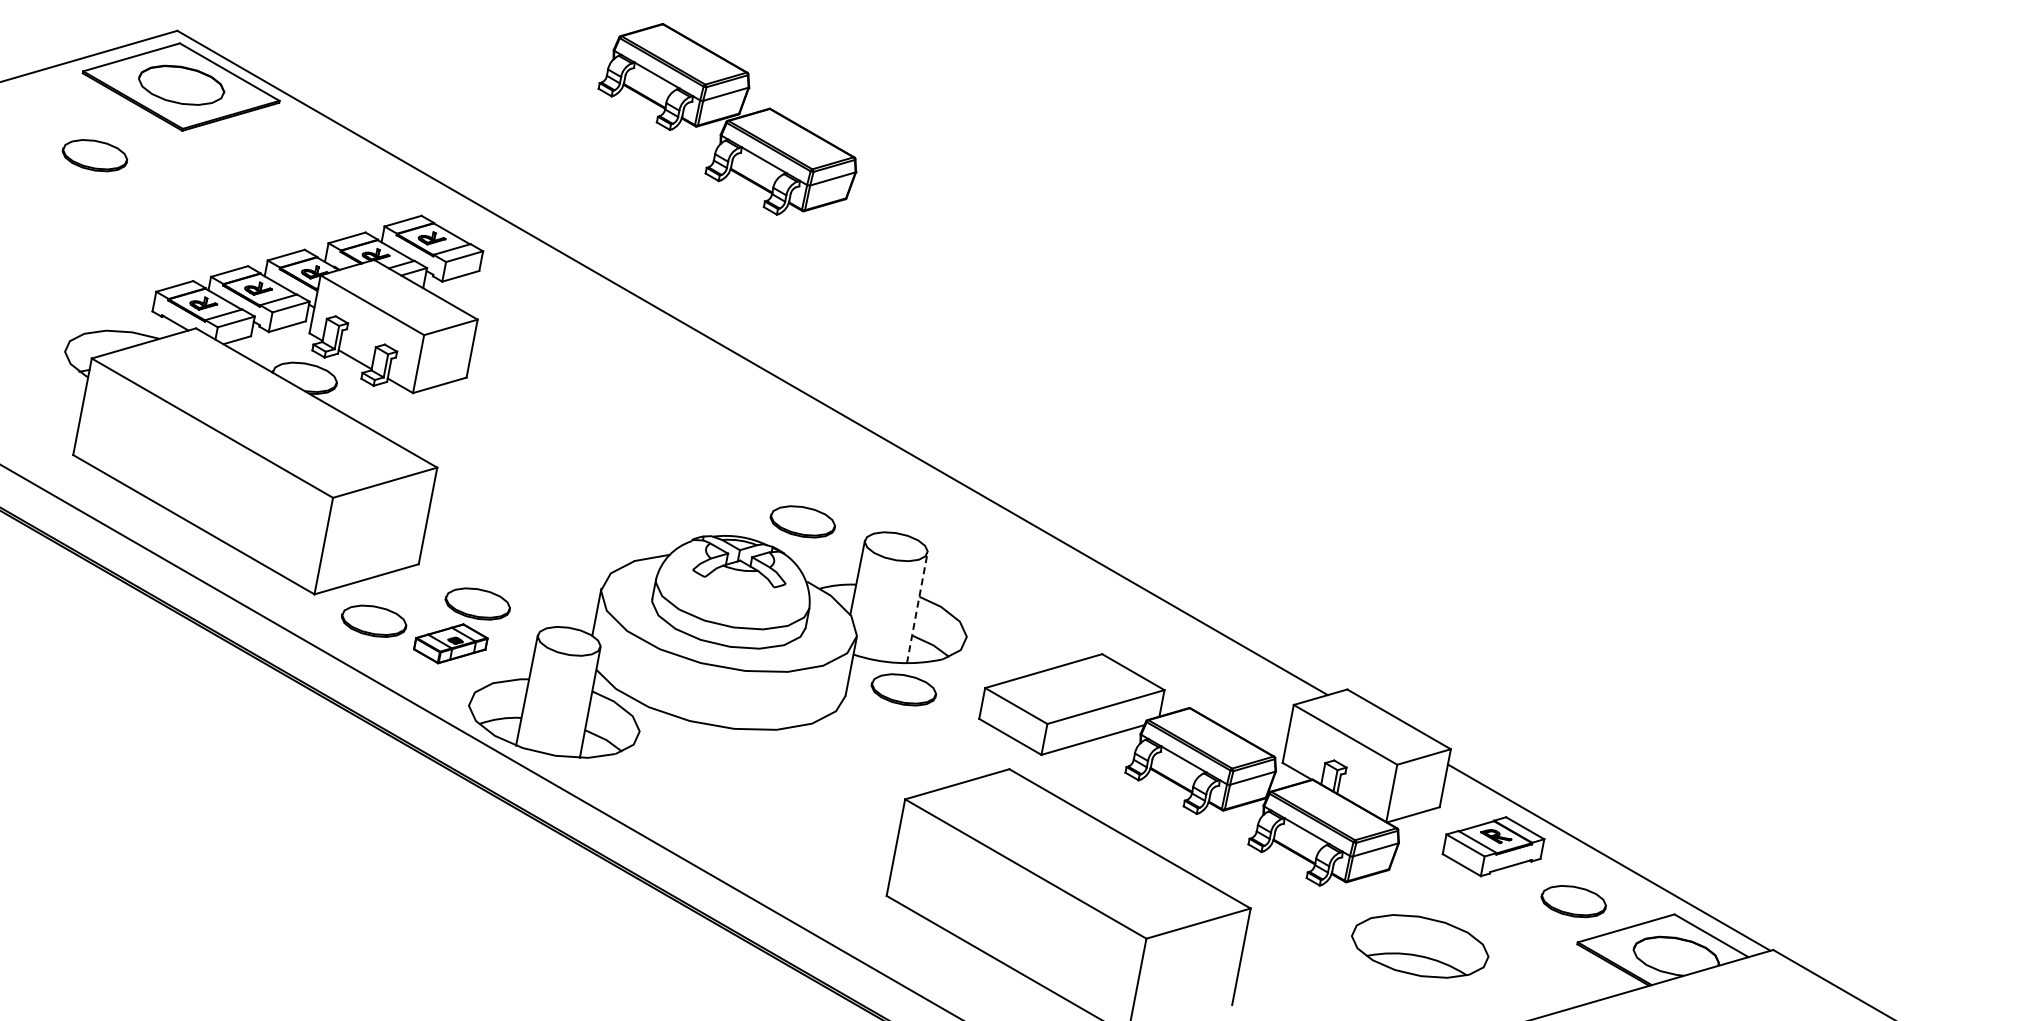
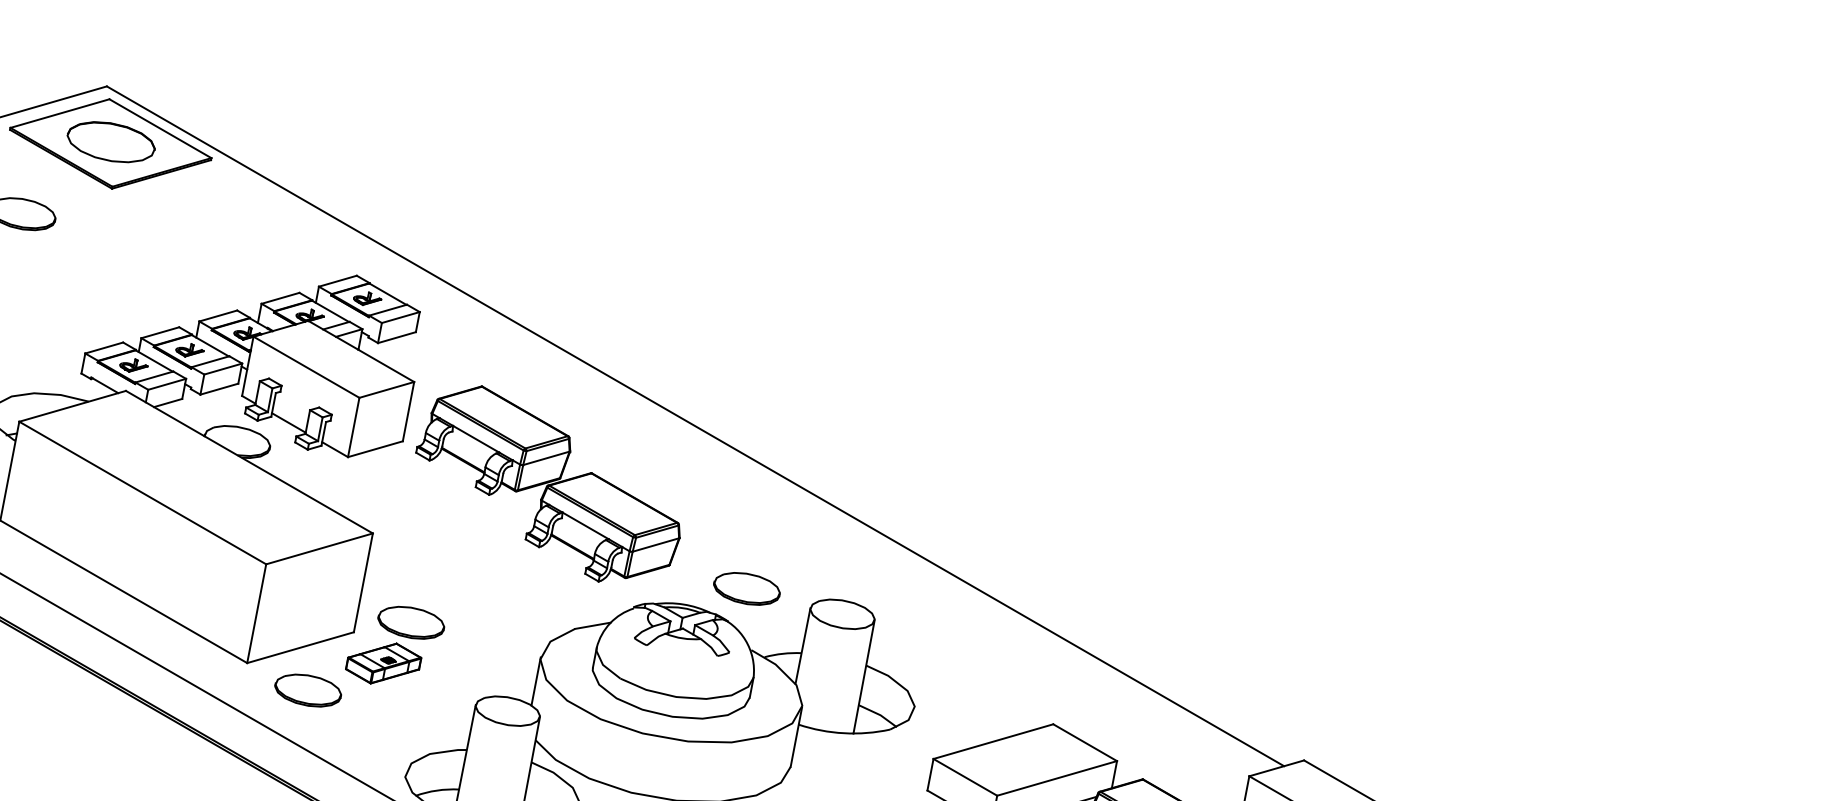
part: (727, 119) -> (548, 484), moved
line: (917, 607) -> (864, 676), dashed -> solid
part: (461, 625) -> (394, 644), moved
part: (903, 689) -> (849, 760), removed

